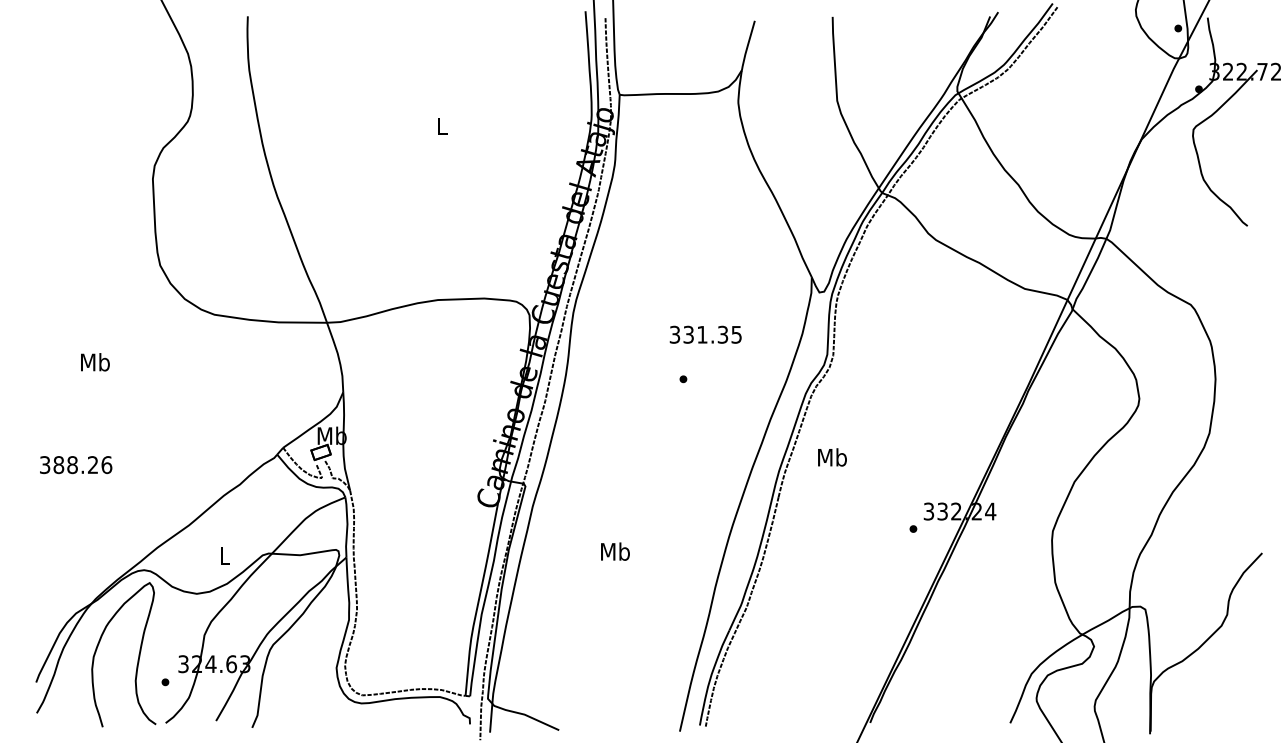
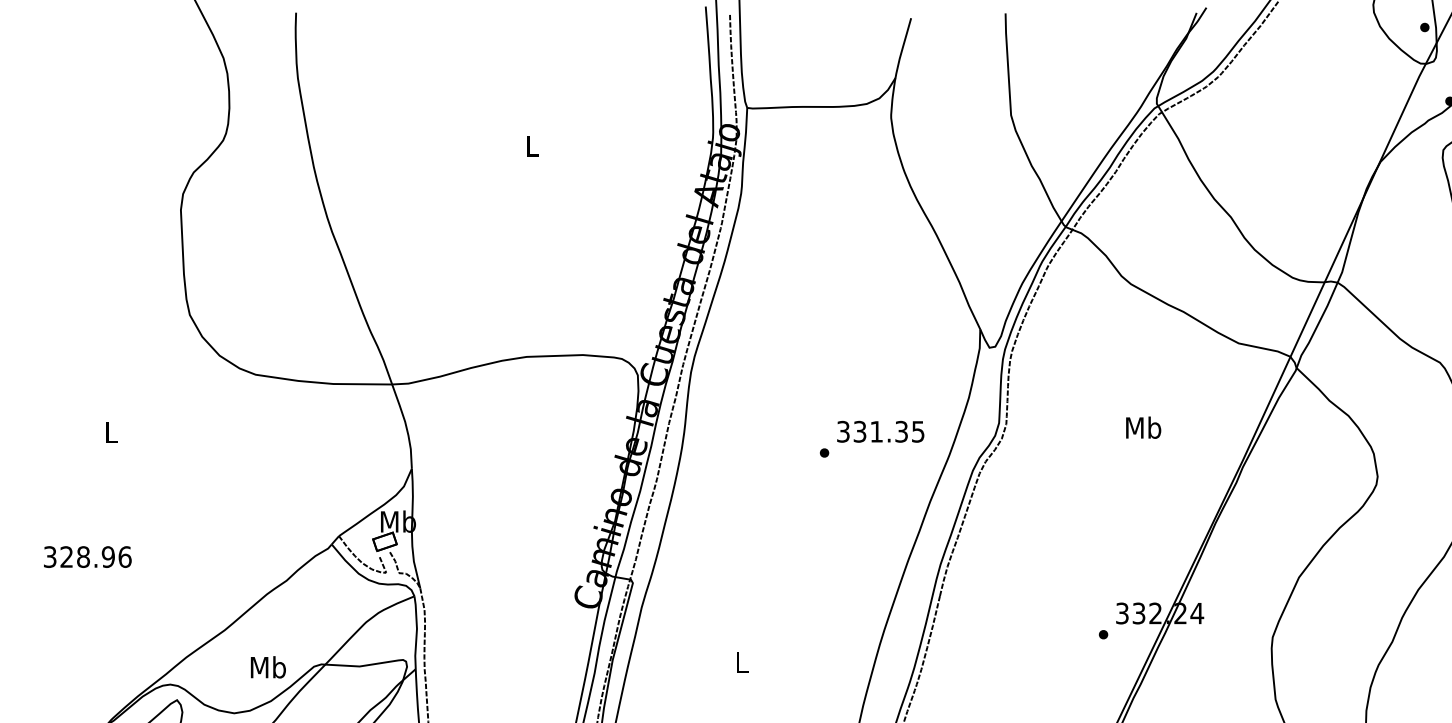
text: (705, 334) -> (880, 431), moved
text: (95, 362) -> (111, 432), Mb -> L
text: (832, 457) -> (1143, 427), moved
text: (75, 465) -> (87, 557), 388.26 -> 328.96
text: (615, 551) -> (742, 661), Mb -> L
text: (224, 555) -> (267, 666), L -> Mb

